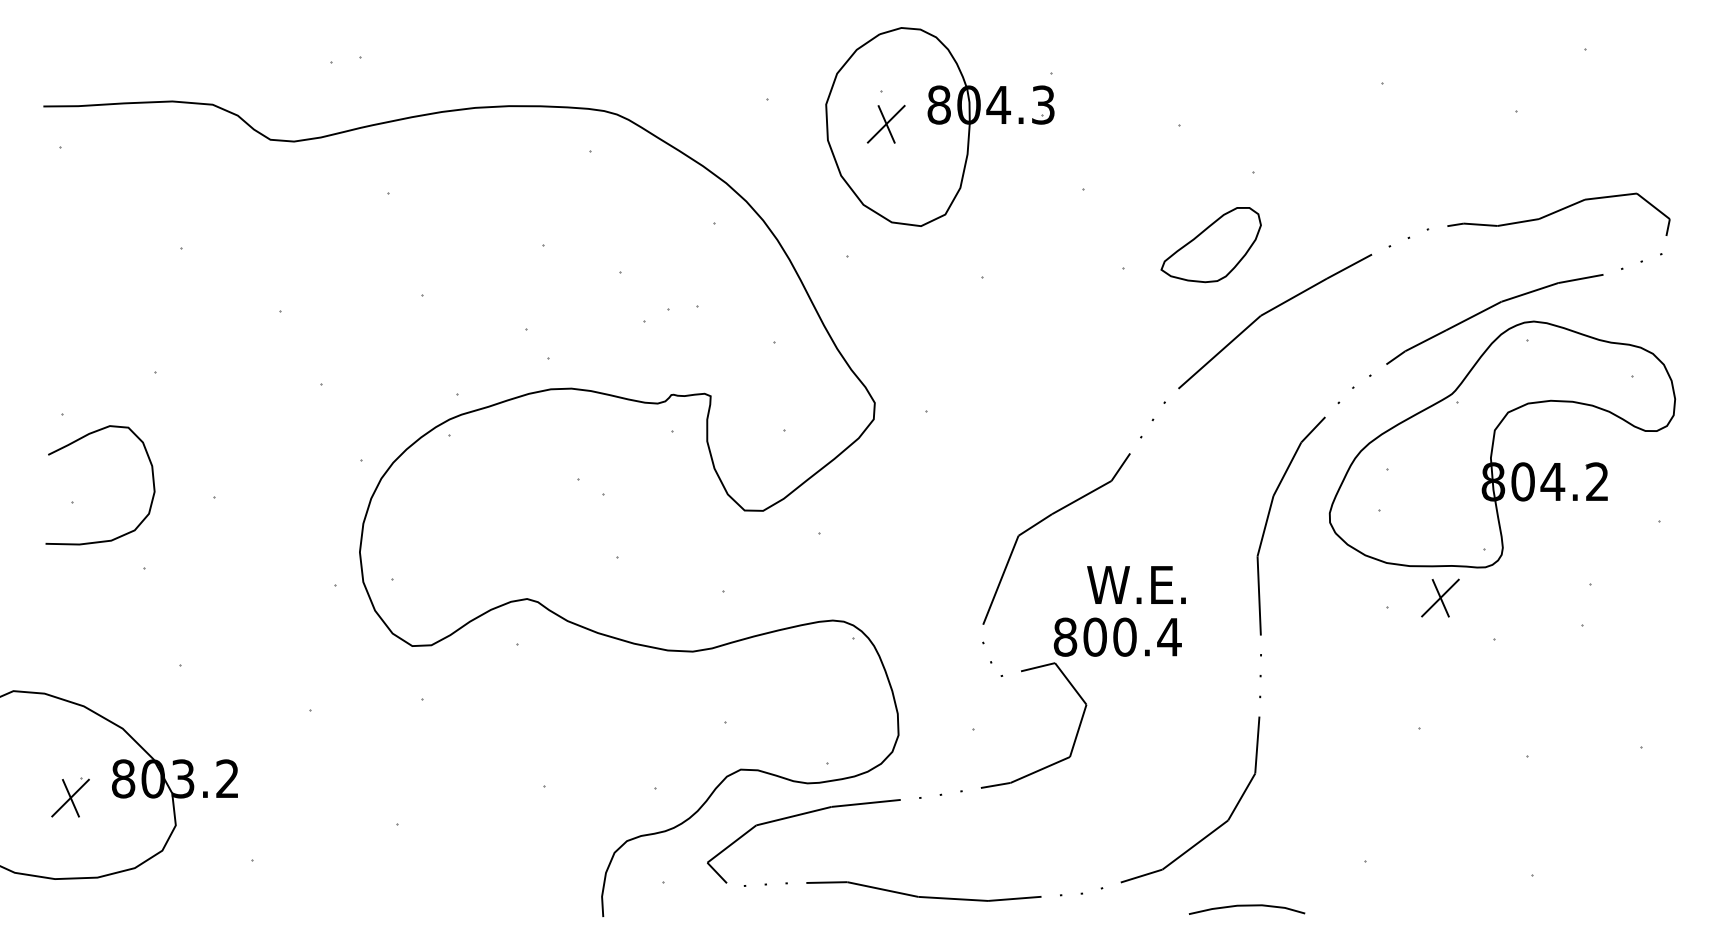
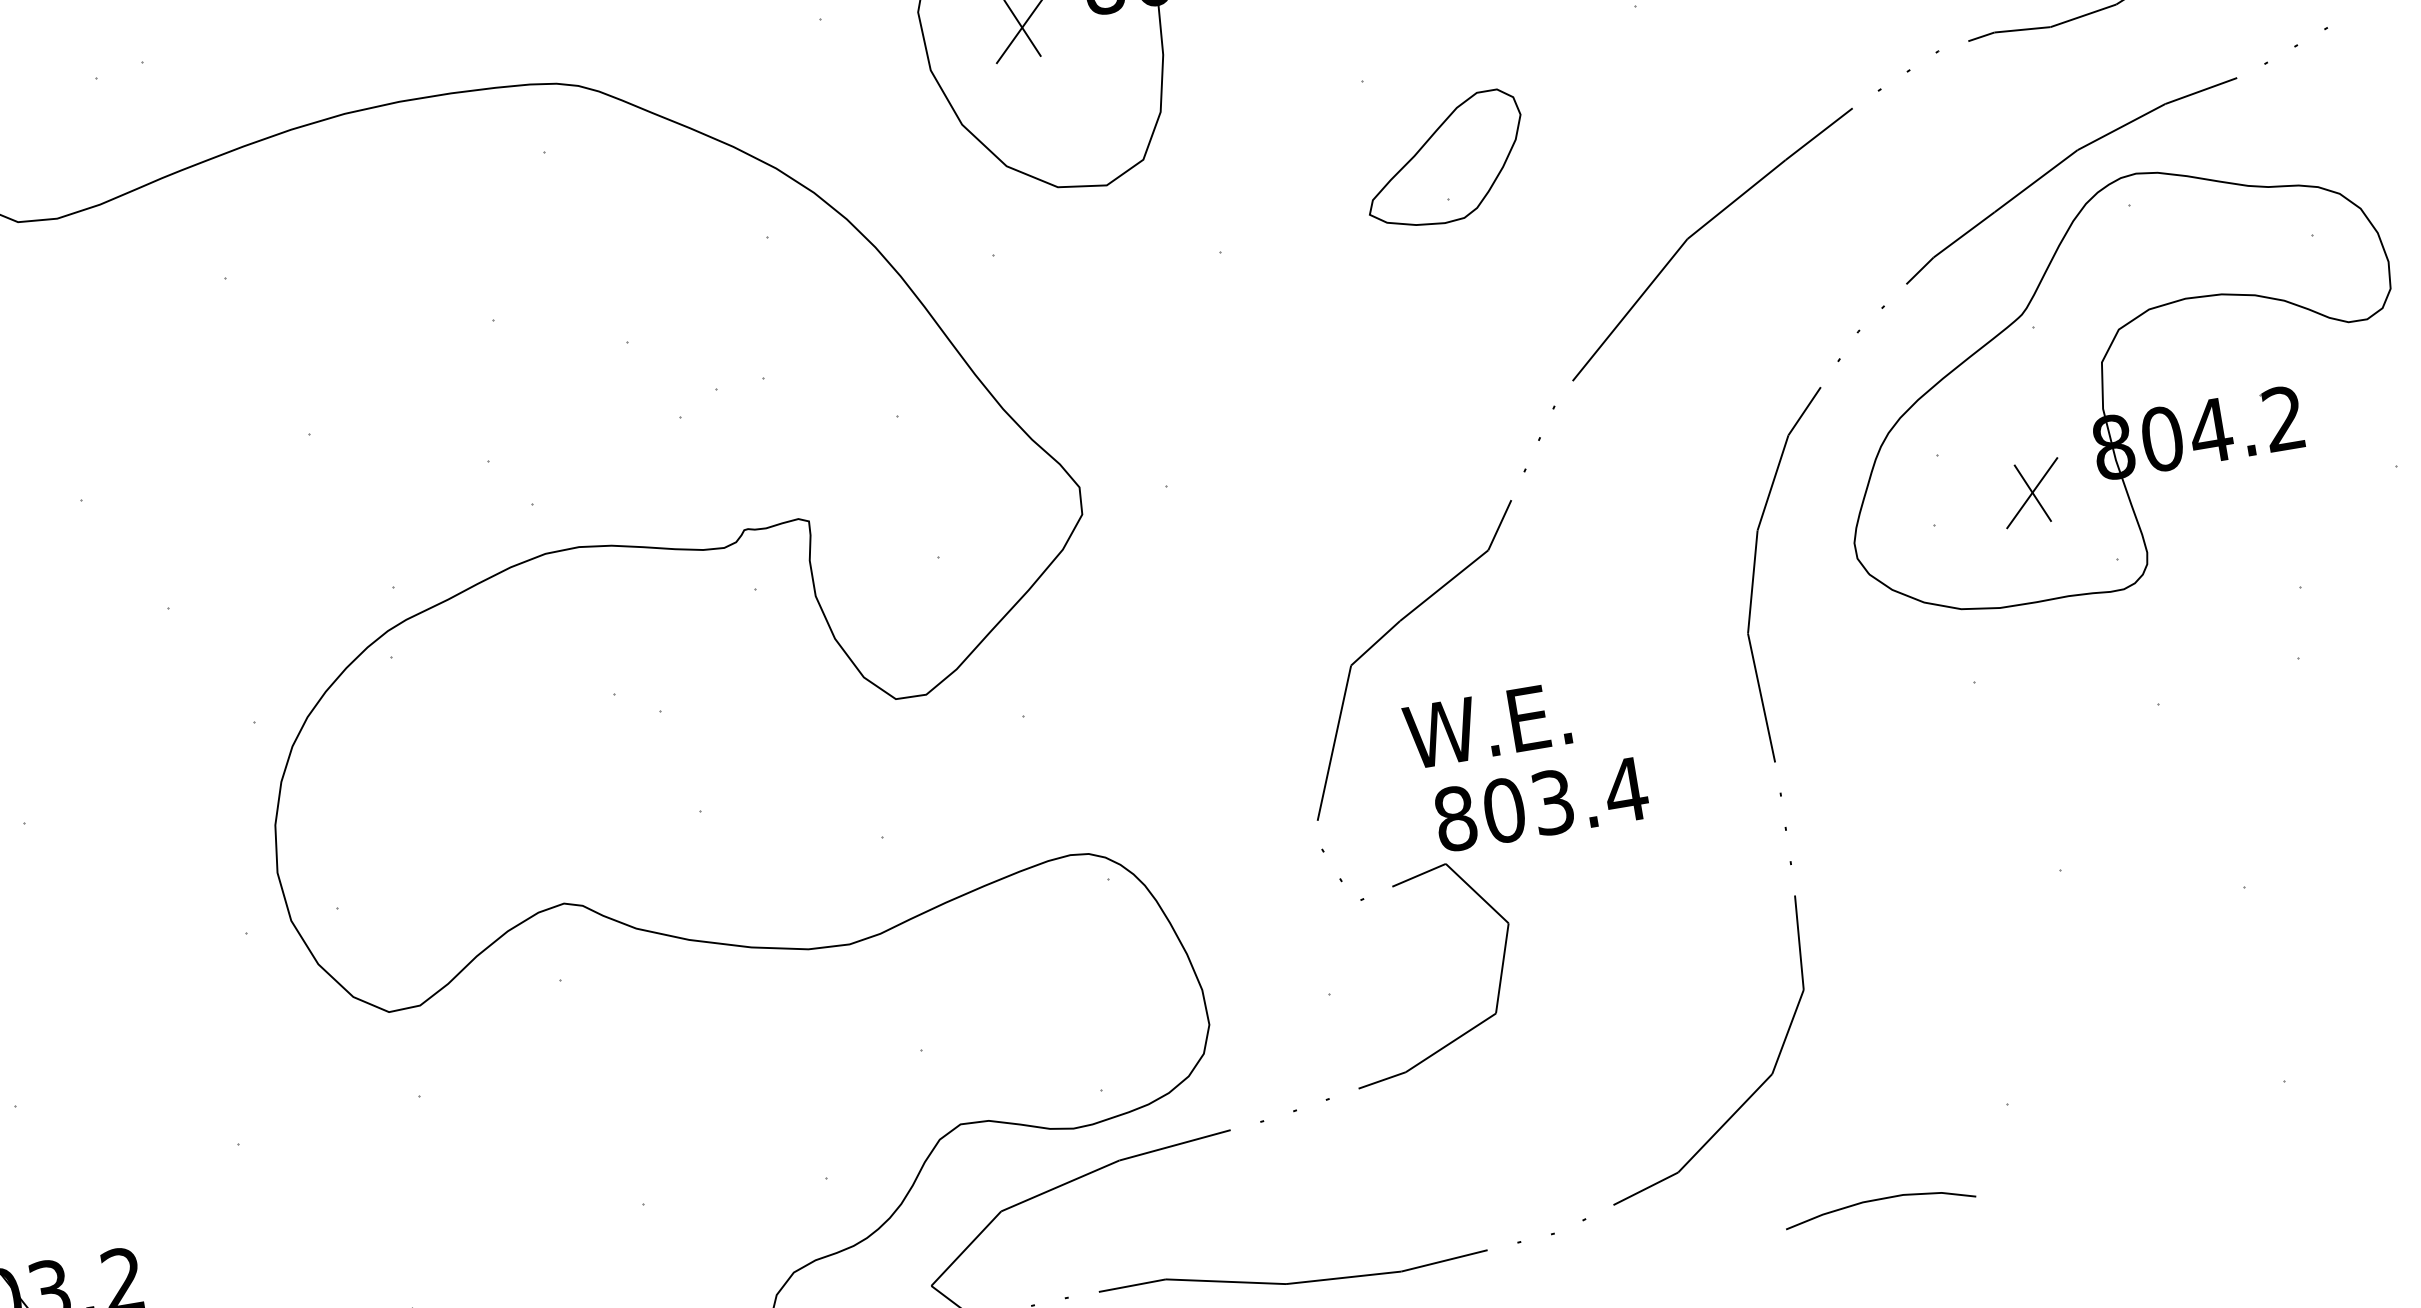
part: (1210, 245) -> (1443, 161), moved
text: (1136, 584) -> (1487, 724), moved
part: (1440, 597) -> (2032, 492), moved
text: (1124, 636) -> (1552, 801), 800.4 -> 803.4
curve: (1246, 906) -> (1878, 1201), moved

